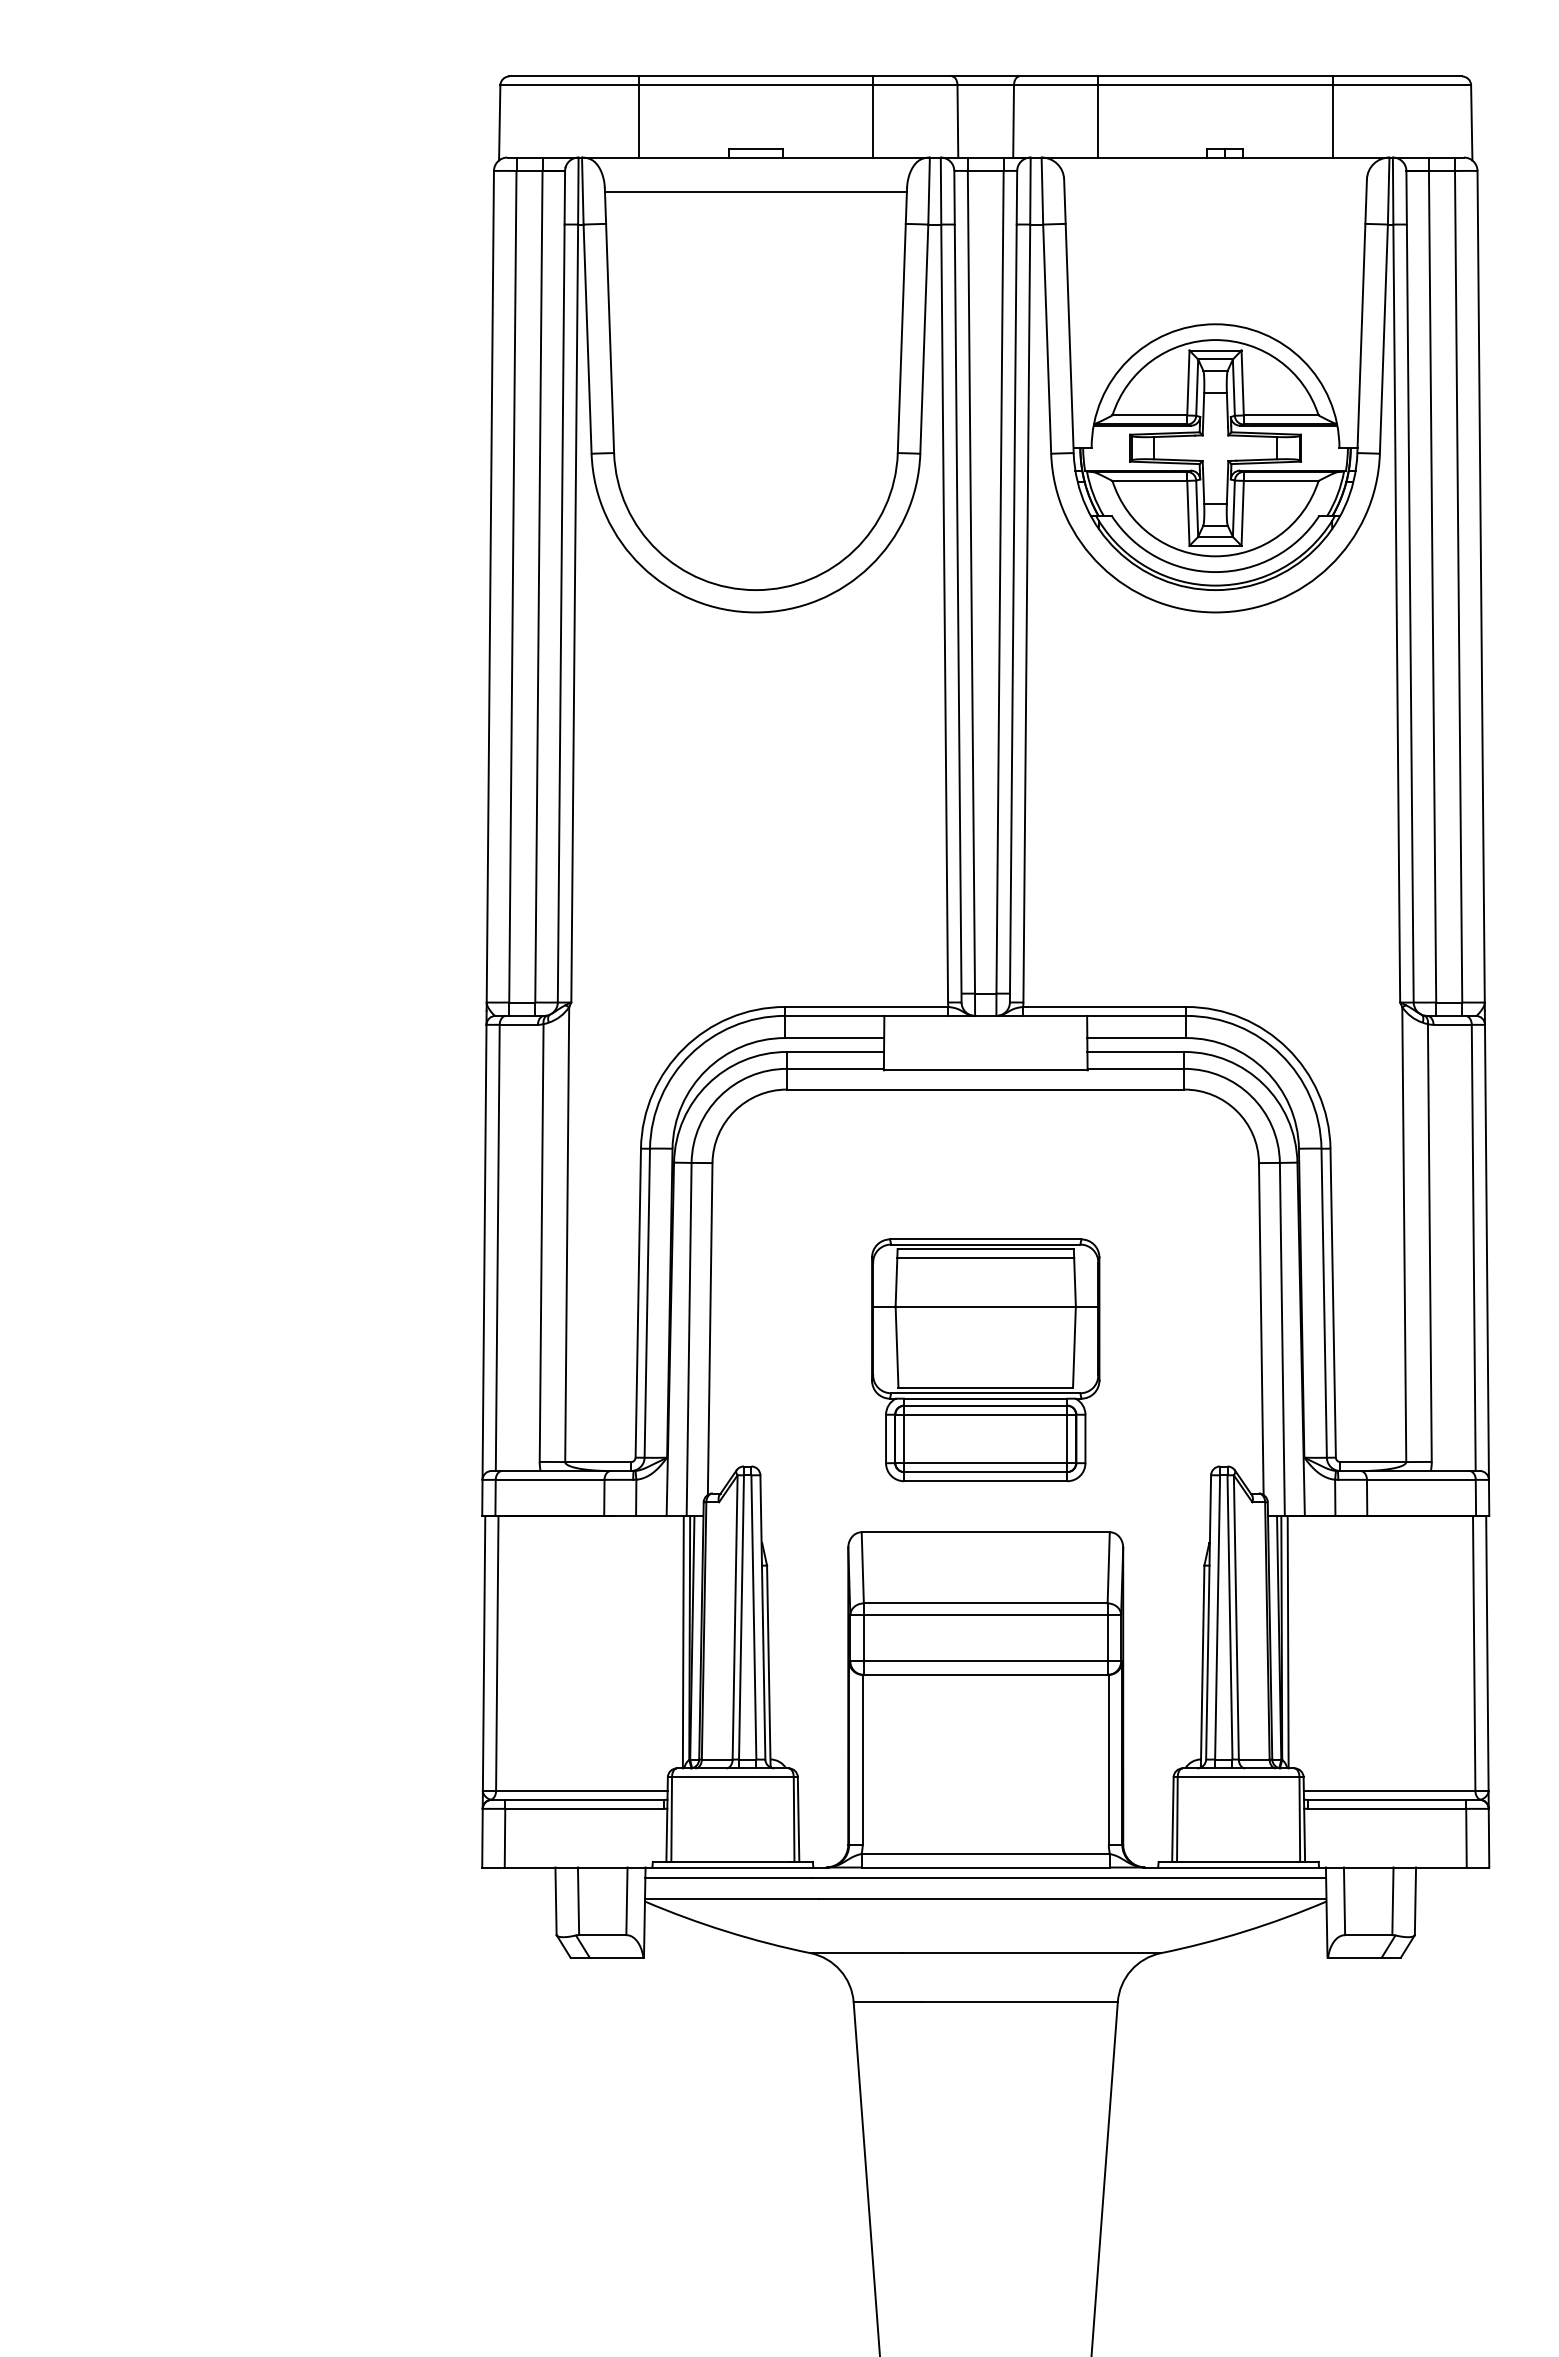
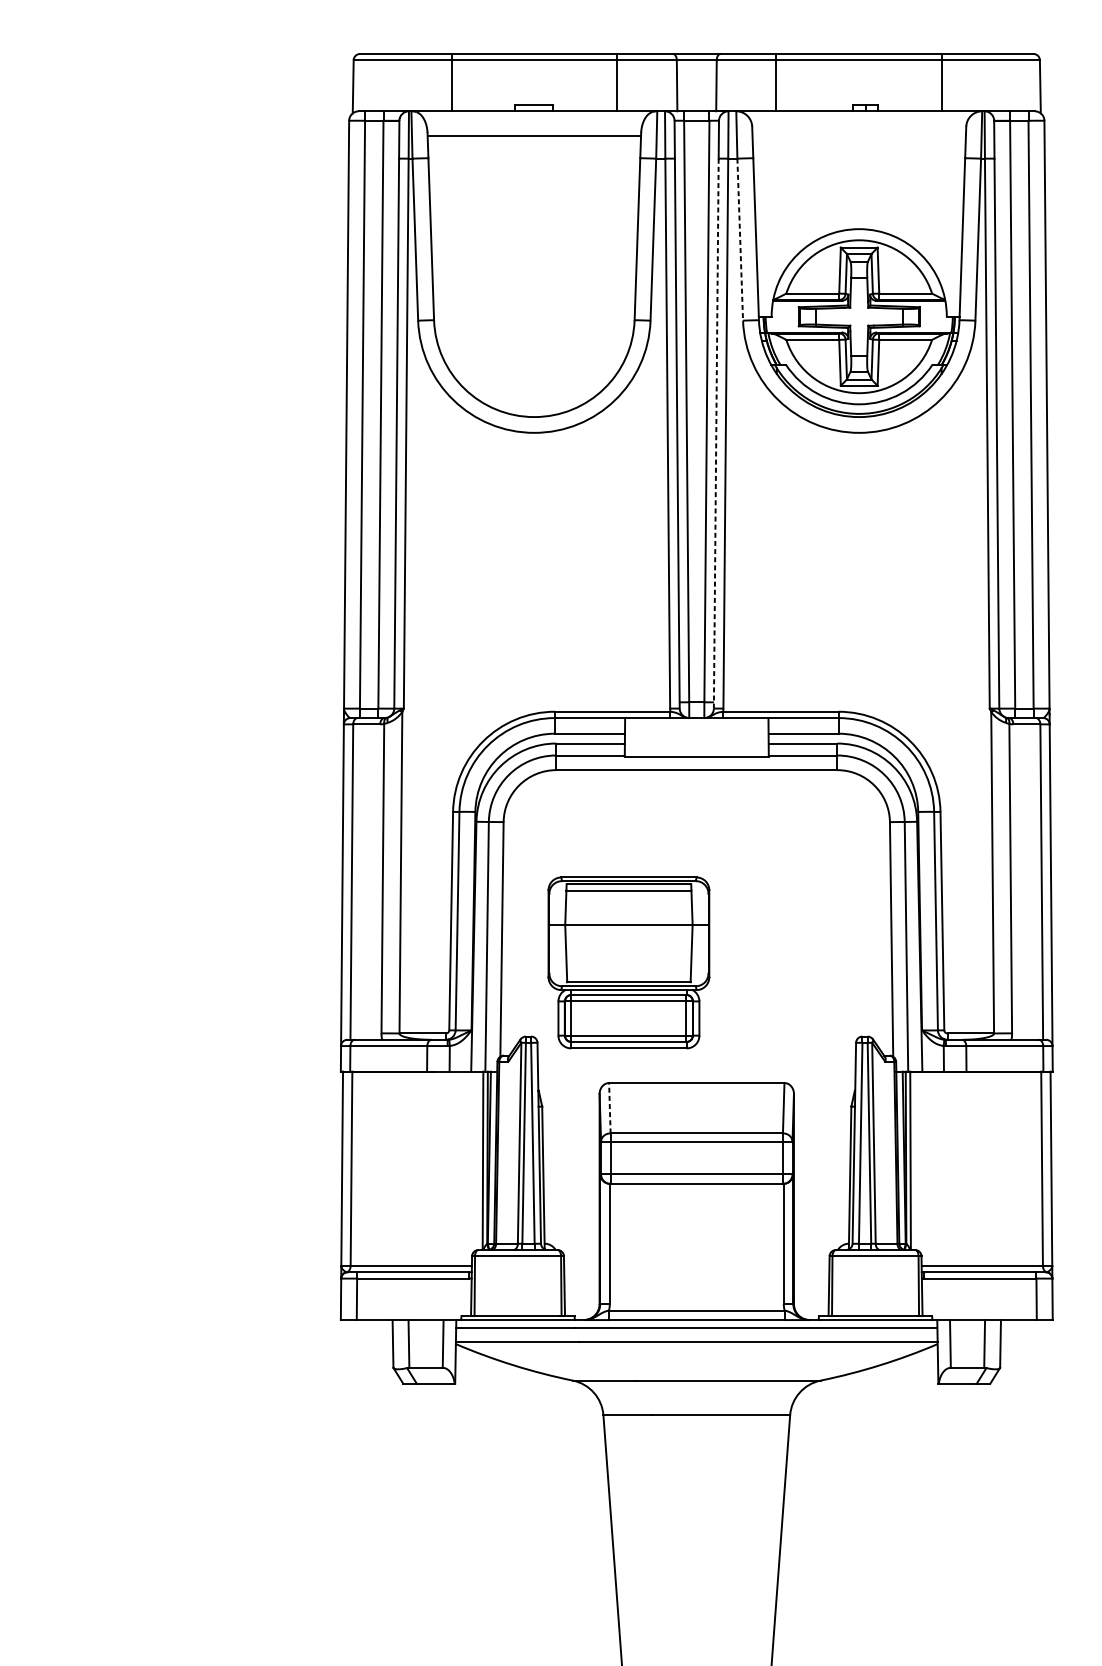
line: (1047, 339) -> (740, 239), solid -> dashed
line: (1013, 613) -> (716, 433), solid -> dashed
part: (985, 1360) -> (628, 963), moved
line: (862, 1567) -> (609, 1107), solid -> dashed

